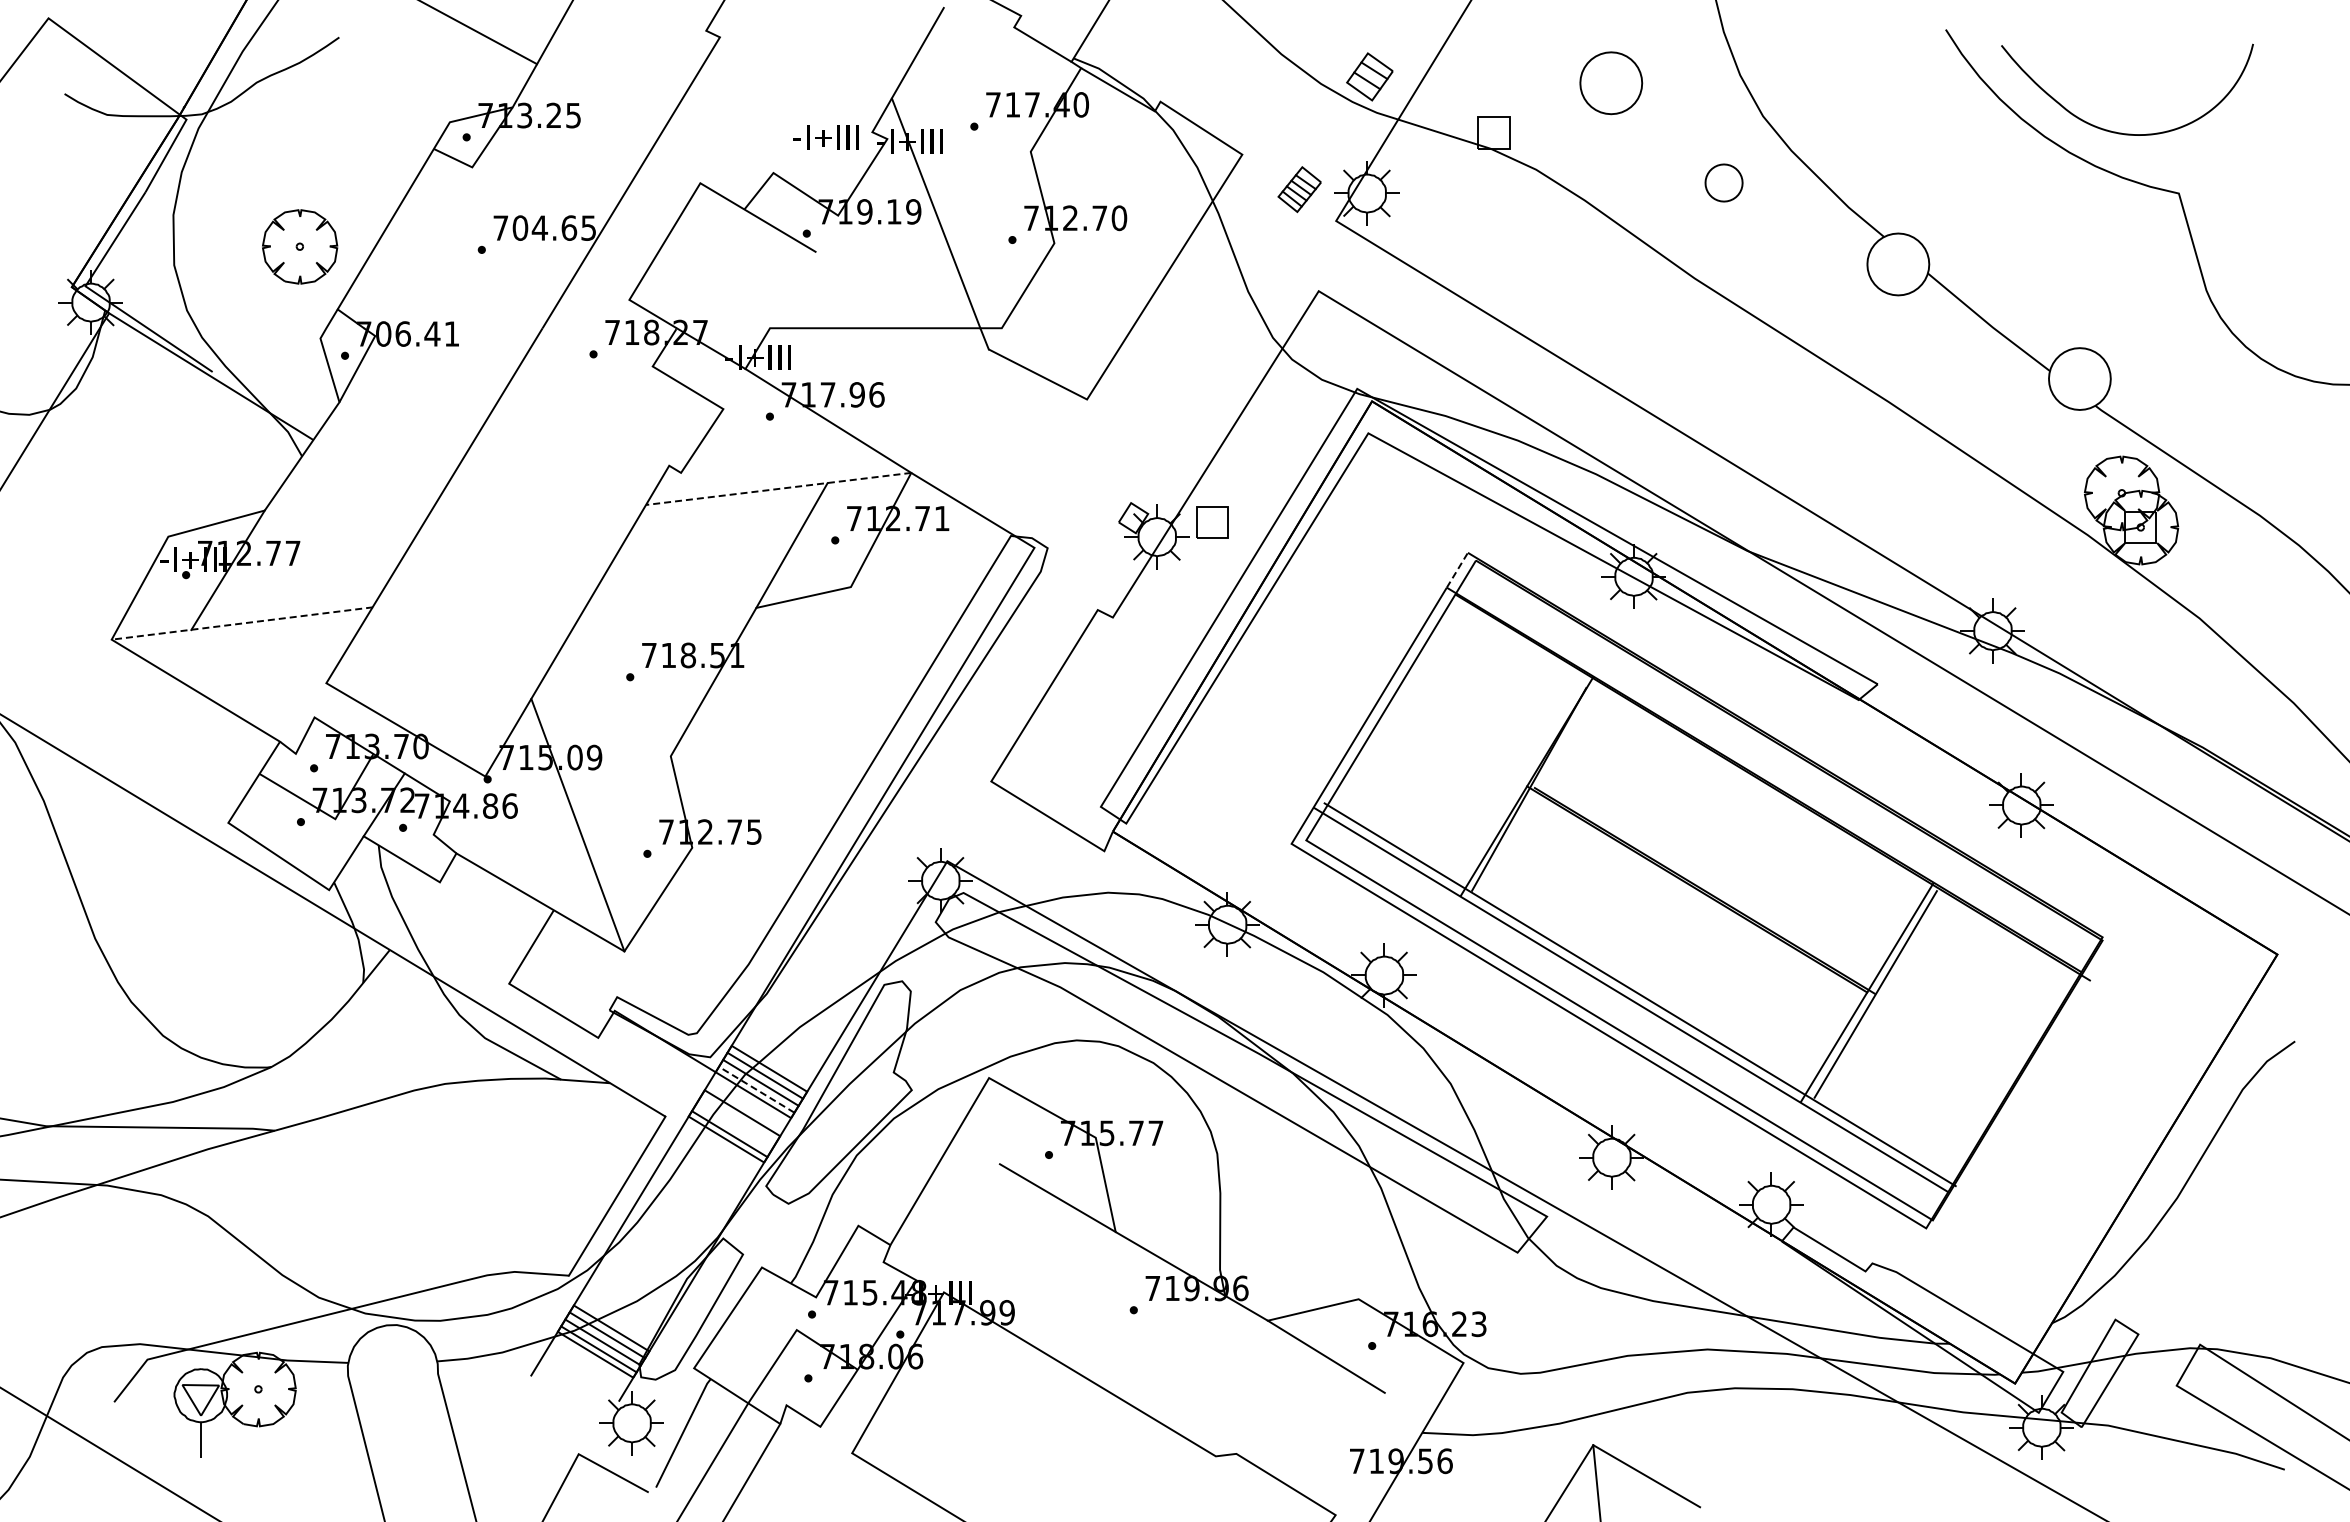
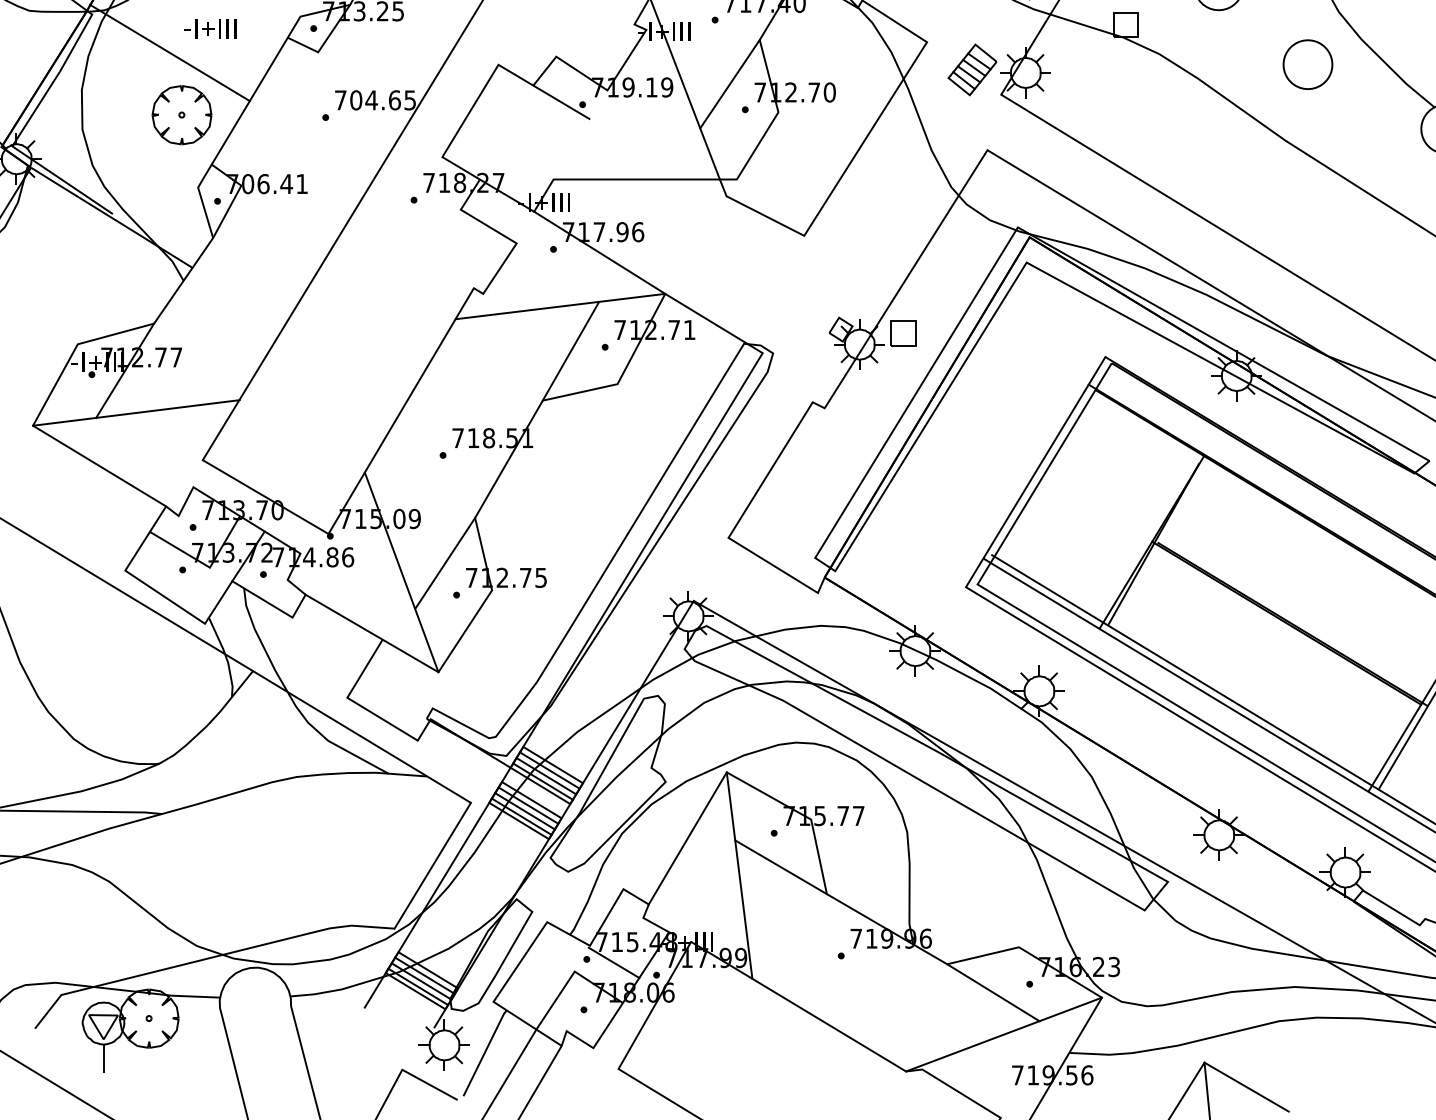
text: (825, 137) -> (210, 28), moved
line: (284, 168) -> (169, 53), added
part: (1723, 182) -> (1307, 64), size x1.67
part: (1299, 189) -> (972, 69), size x1.43
line: (992, 207) -> (729, 84), added
line: (778, 488) -> (560, 306), dashed -> solid
line: (1457, 569) -> (1097, 370), dashed -> solid
line: (242, 623) -> (136, 412), dashed -> solid
line: (632, 813) -> (444, 563), added
line: (756, 1089) -> (542, 781), dashed -> solid
line: (738, 1120) -> (528, 805), added
line: (733, 1127) -> (524, 811), added
line: (1005, 1208) -> (739, 875), added
line: (846, 1318) -> (614, 962), added
line: (1339, 1409) -> (1003, 1034), added

